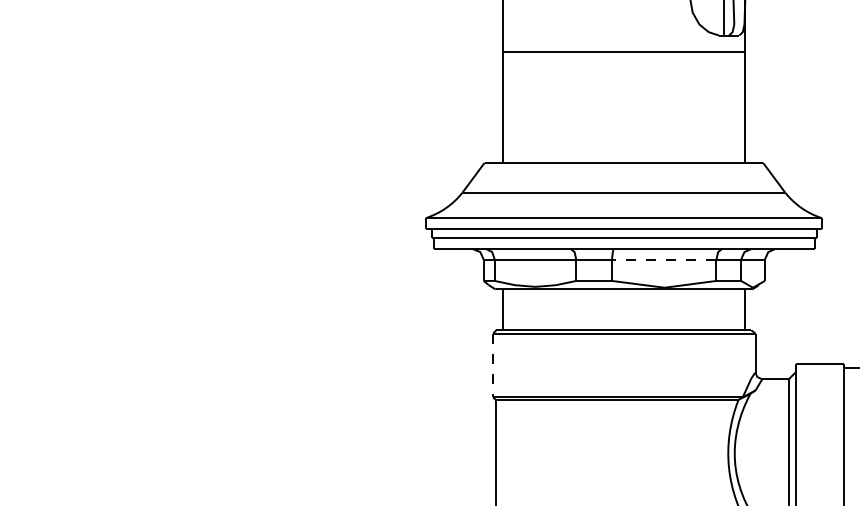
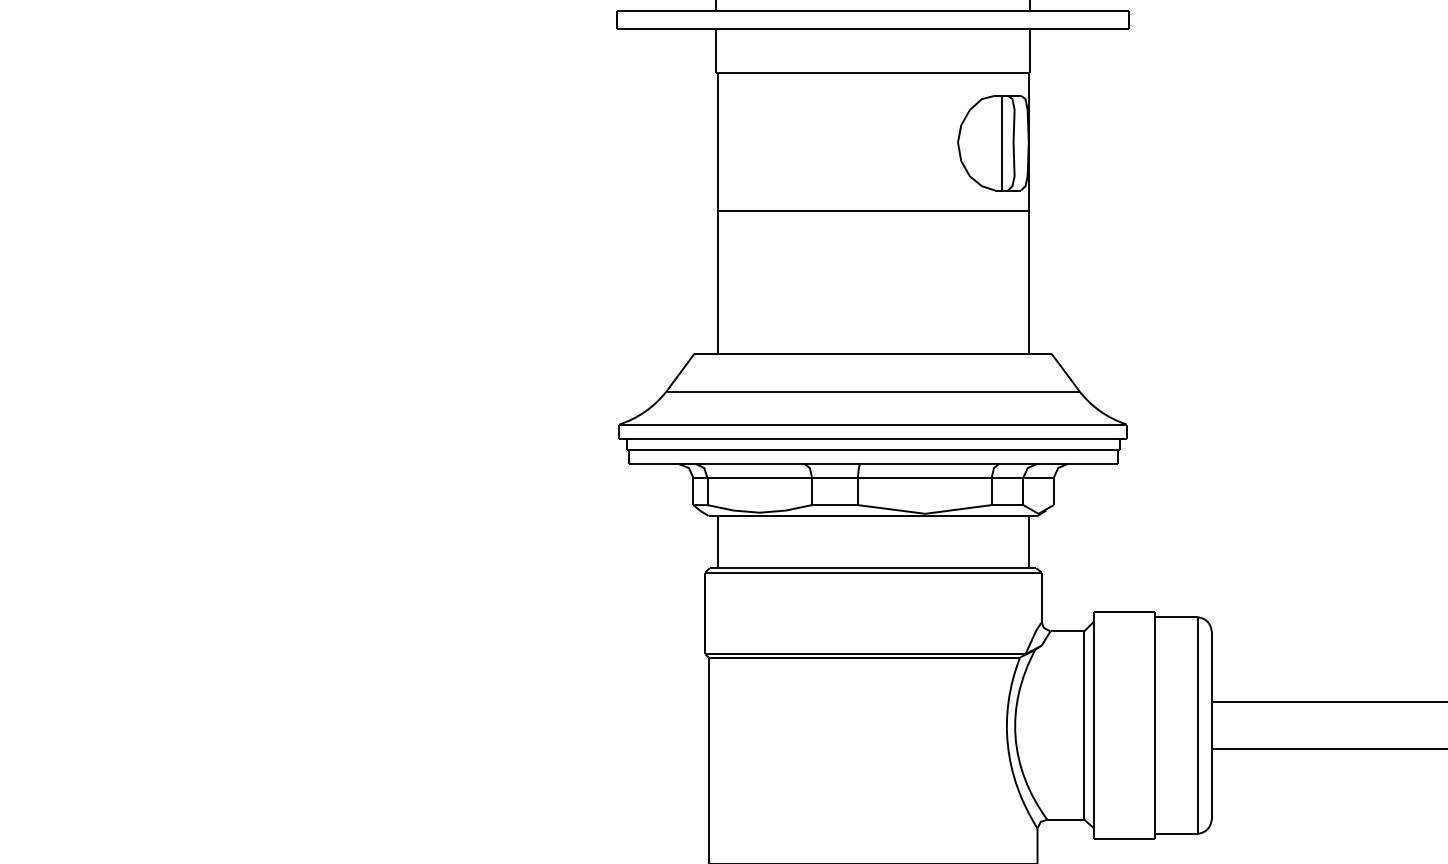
line: (664, 259) -> (924, 477), dashed -> solid
line: (493, 365) -> (705, 613), dashed -> solid

